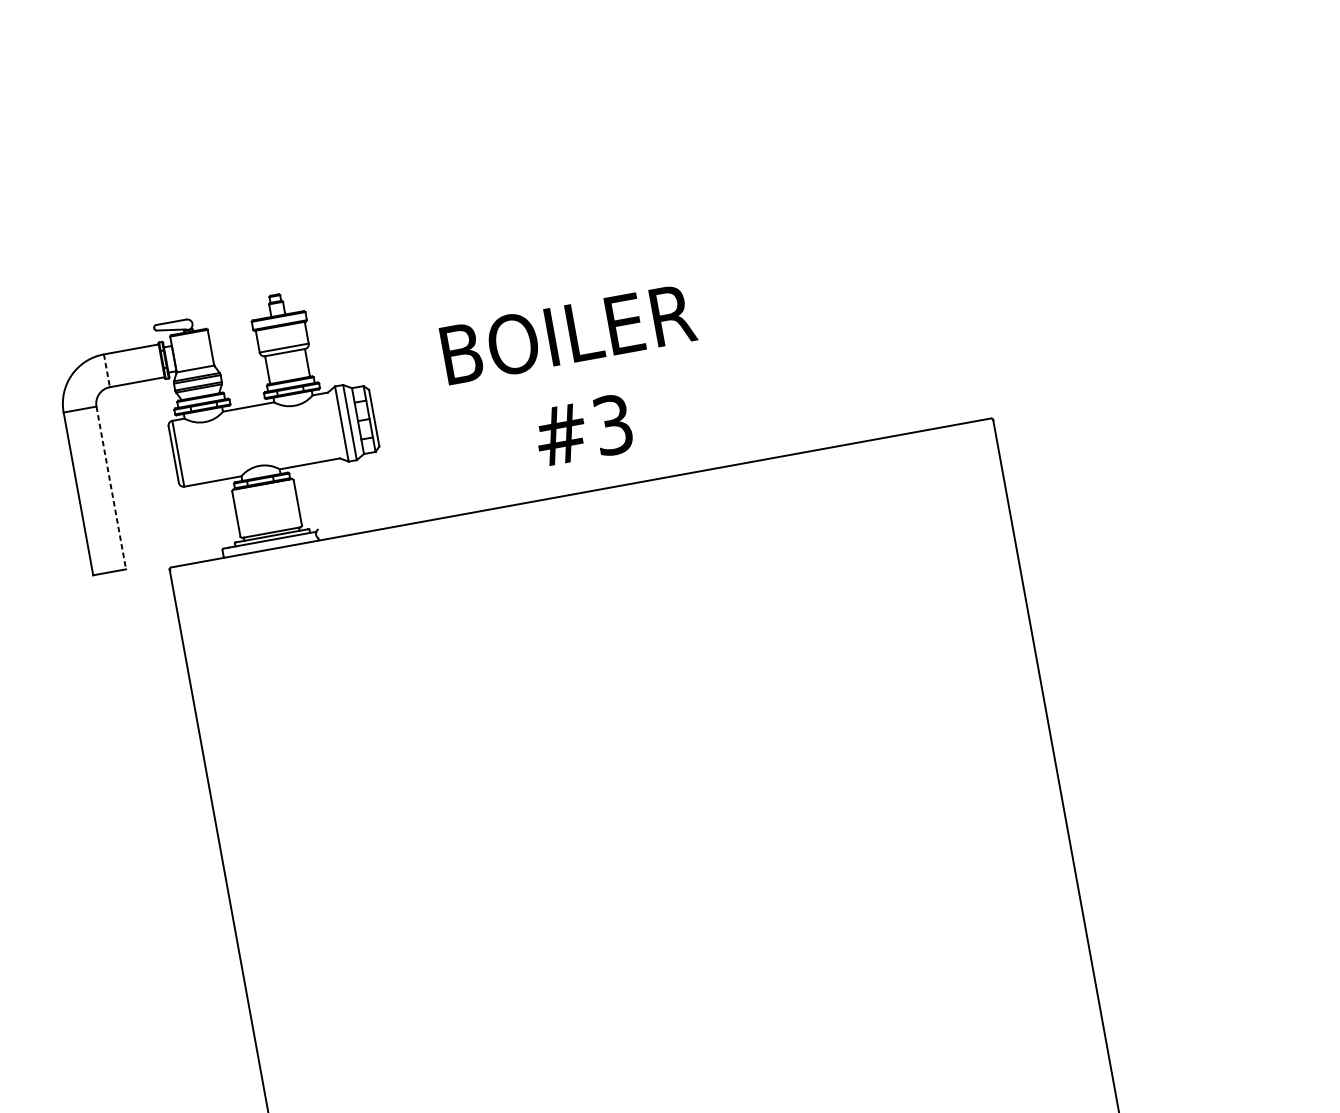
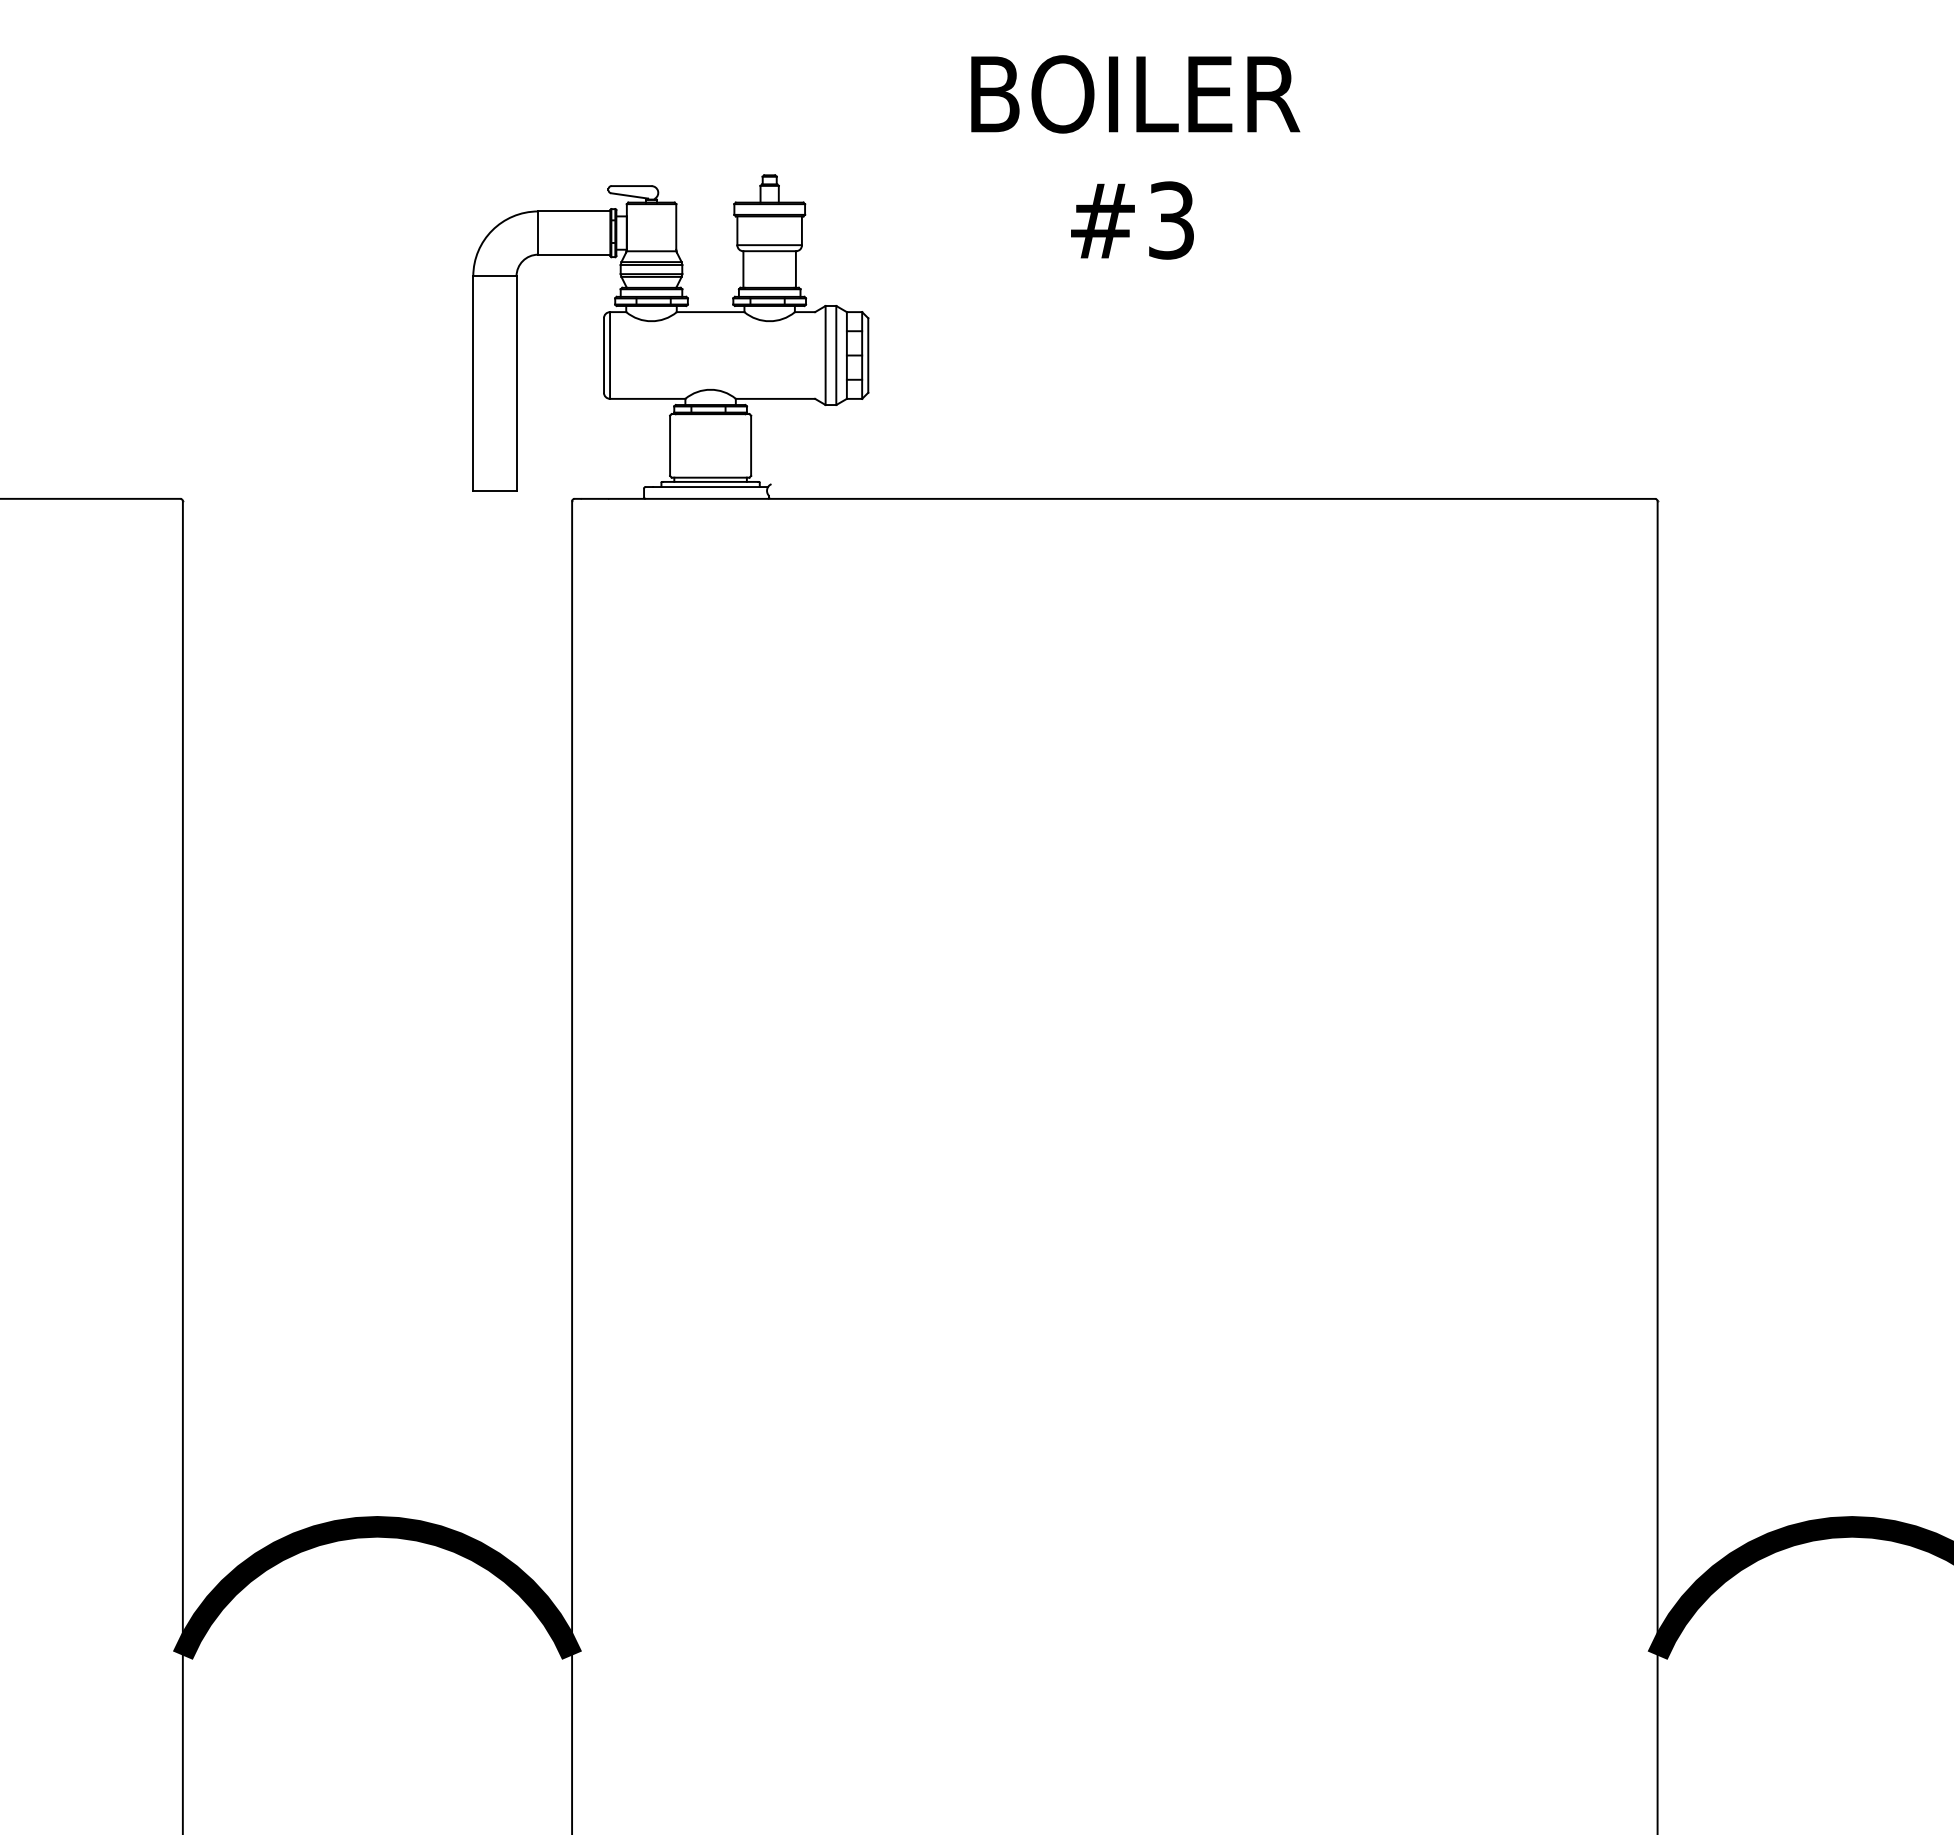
line: (107, 371) -> (538, 233), dashed -> solid
text: (577, 382) -> (1135, 157), moved
line: (111, 488) -> (516, 384), dashed -> solid

